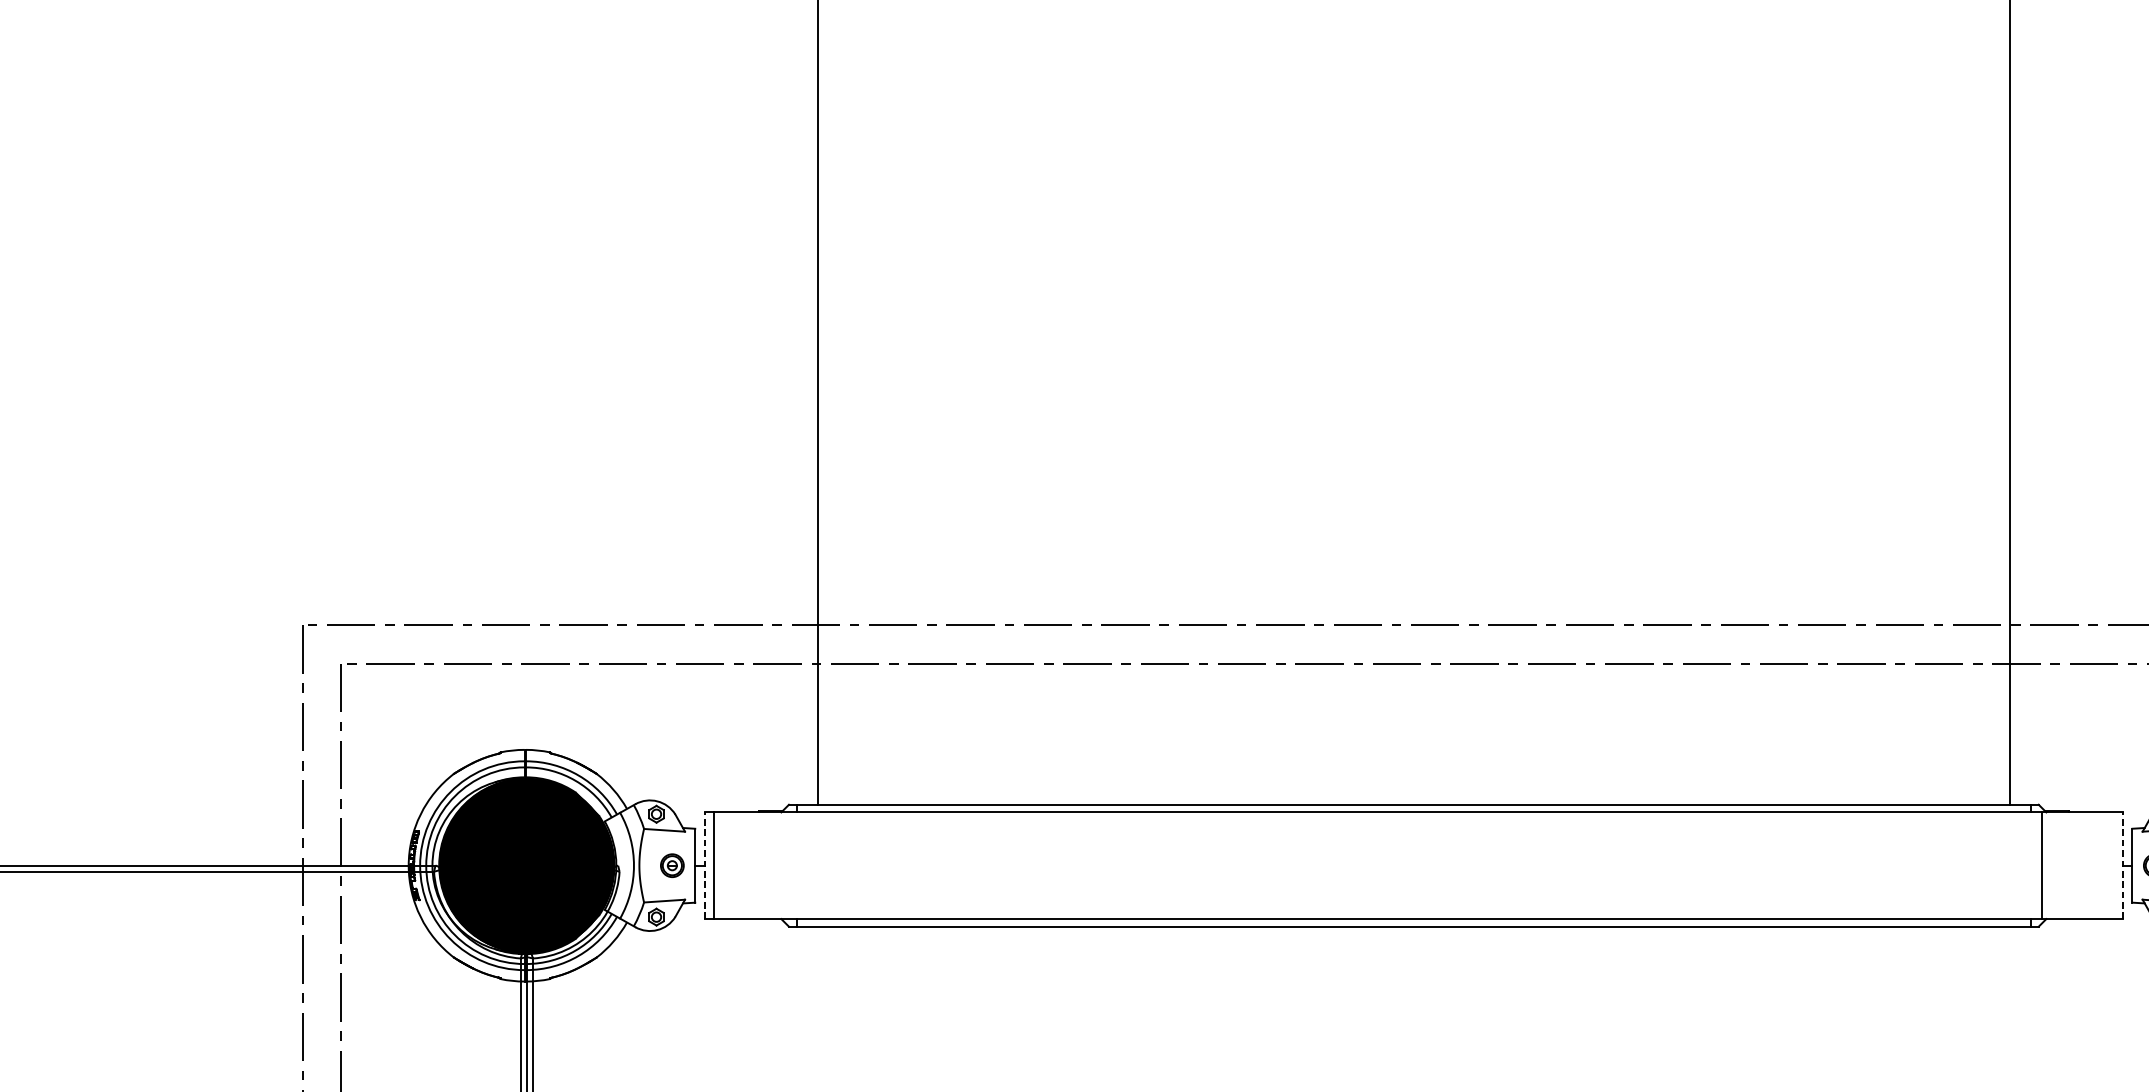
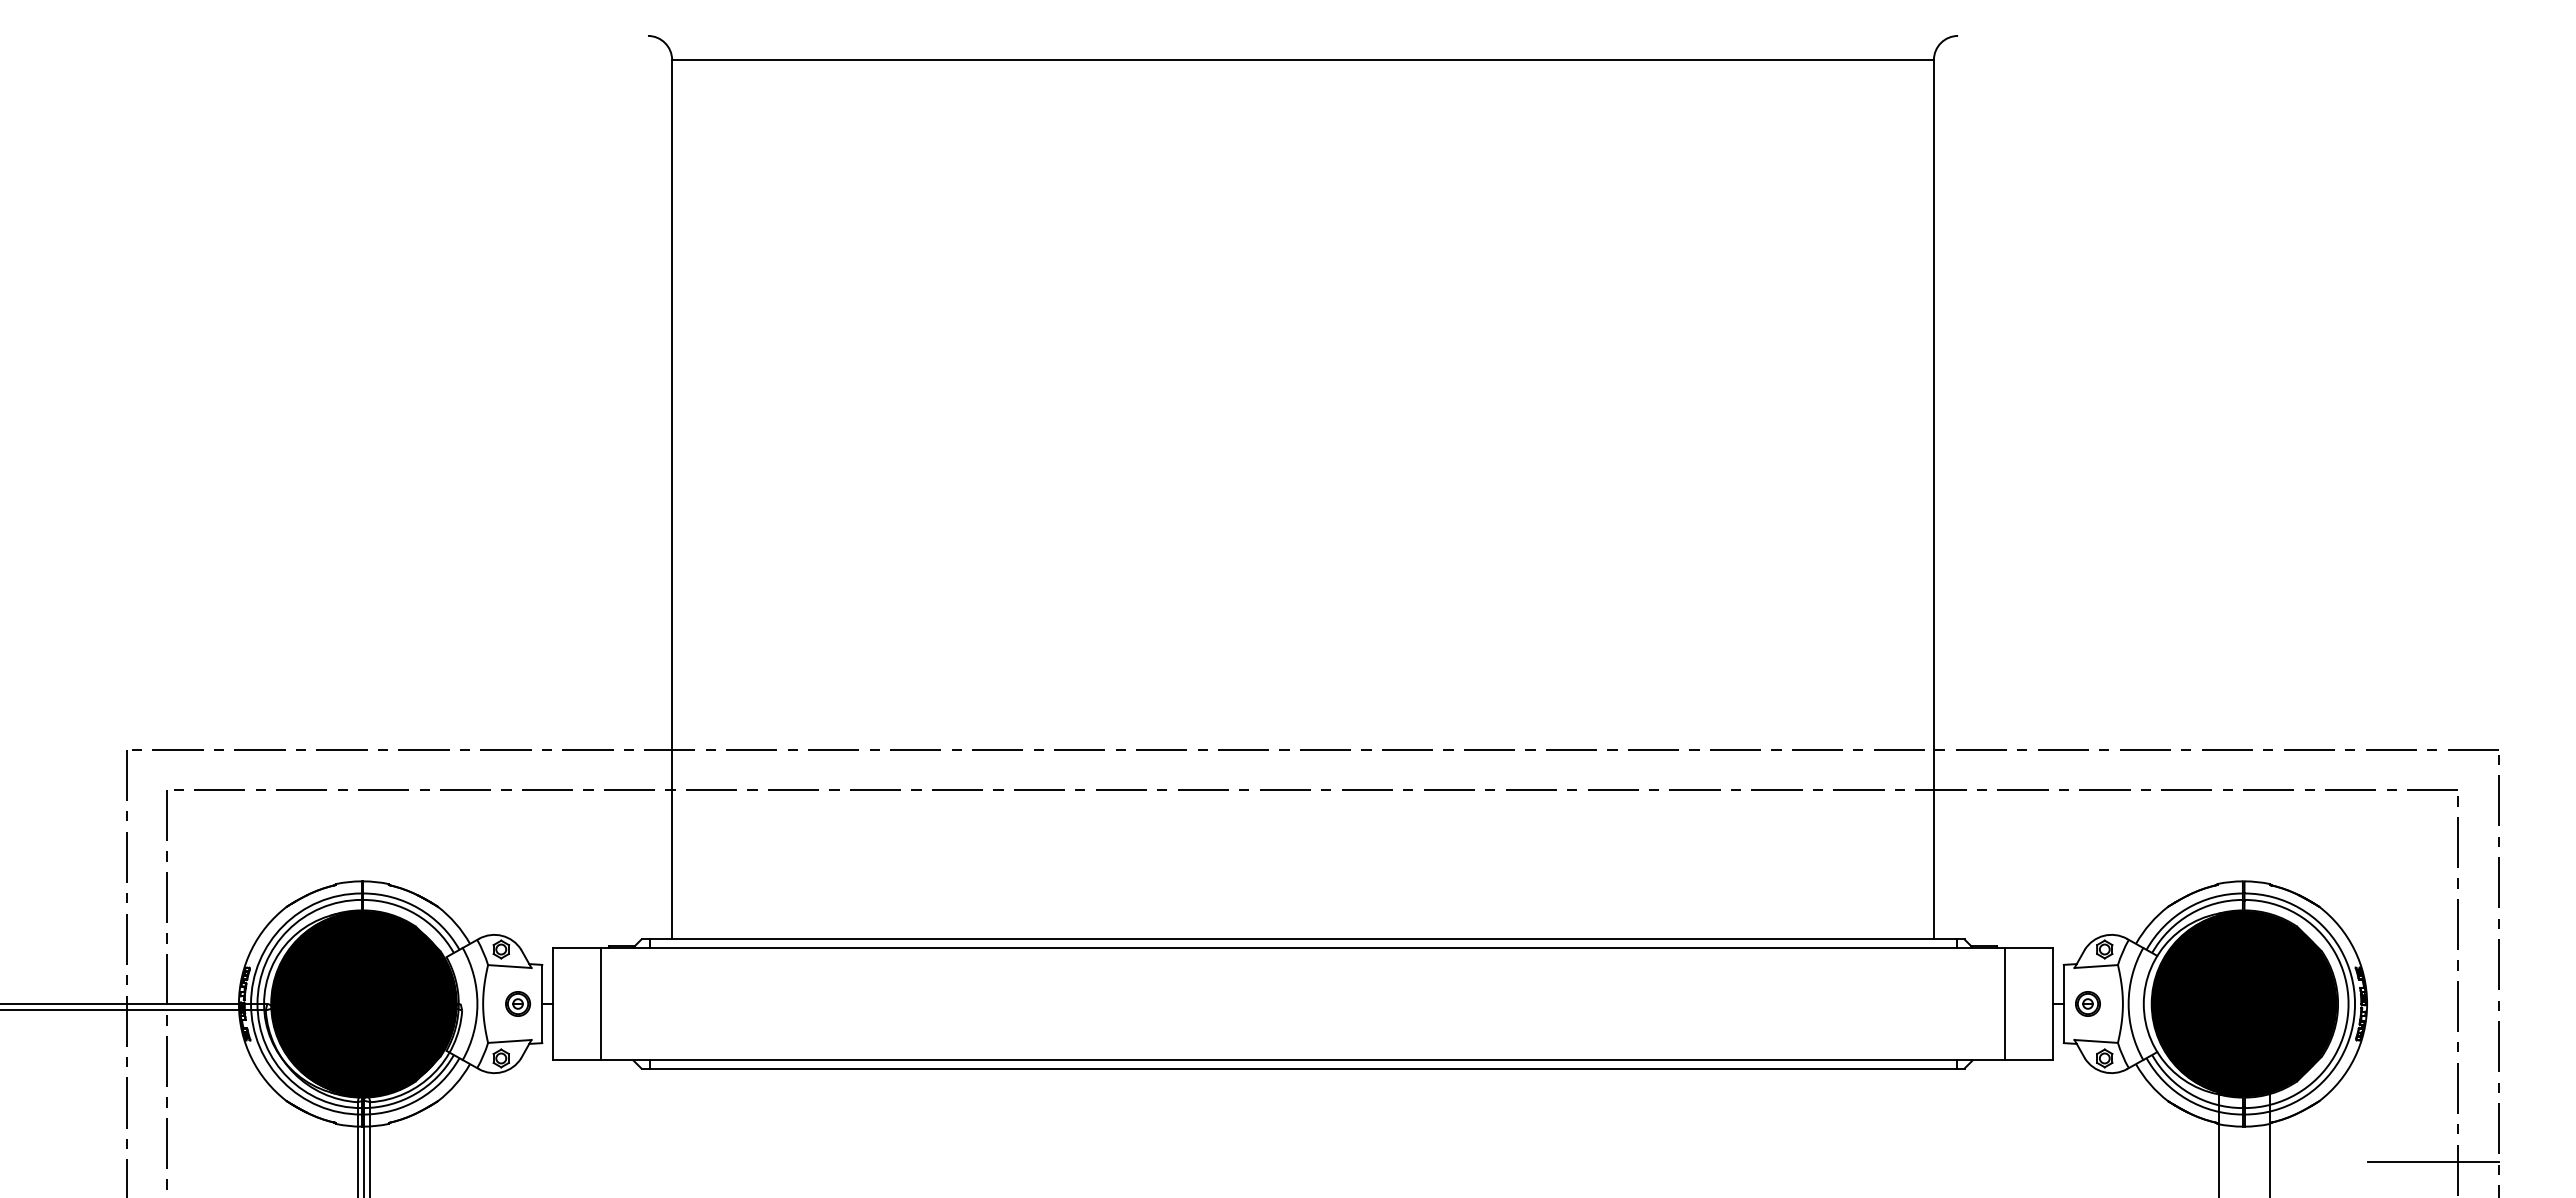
line: (704, 865) -> (552, 1003), dashed -> solid
line: (714, 865) -> (601, 1003), moved
line: (2041, 865) -> (2004, 1003), moved
line: (2122, 865) -> (2053, 1003), dashed -> solid

